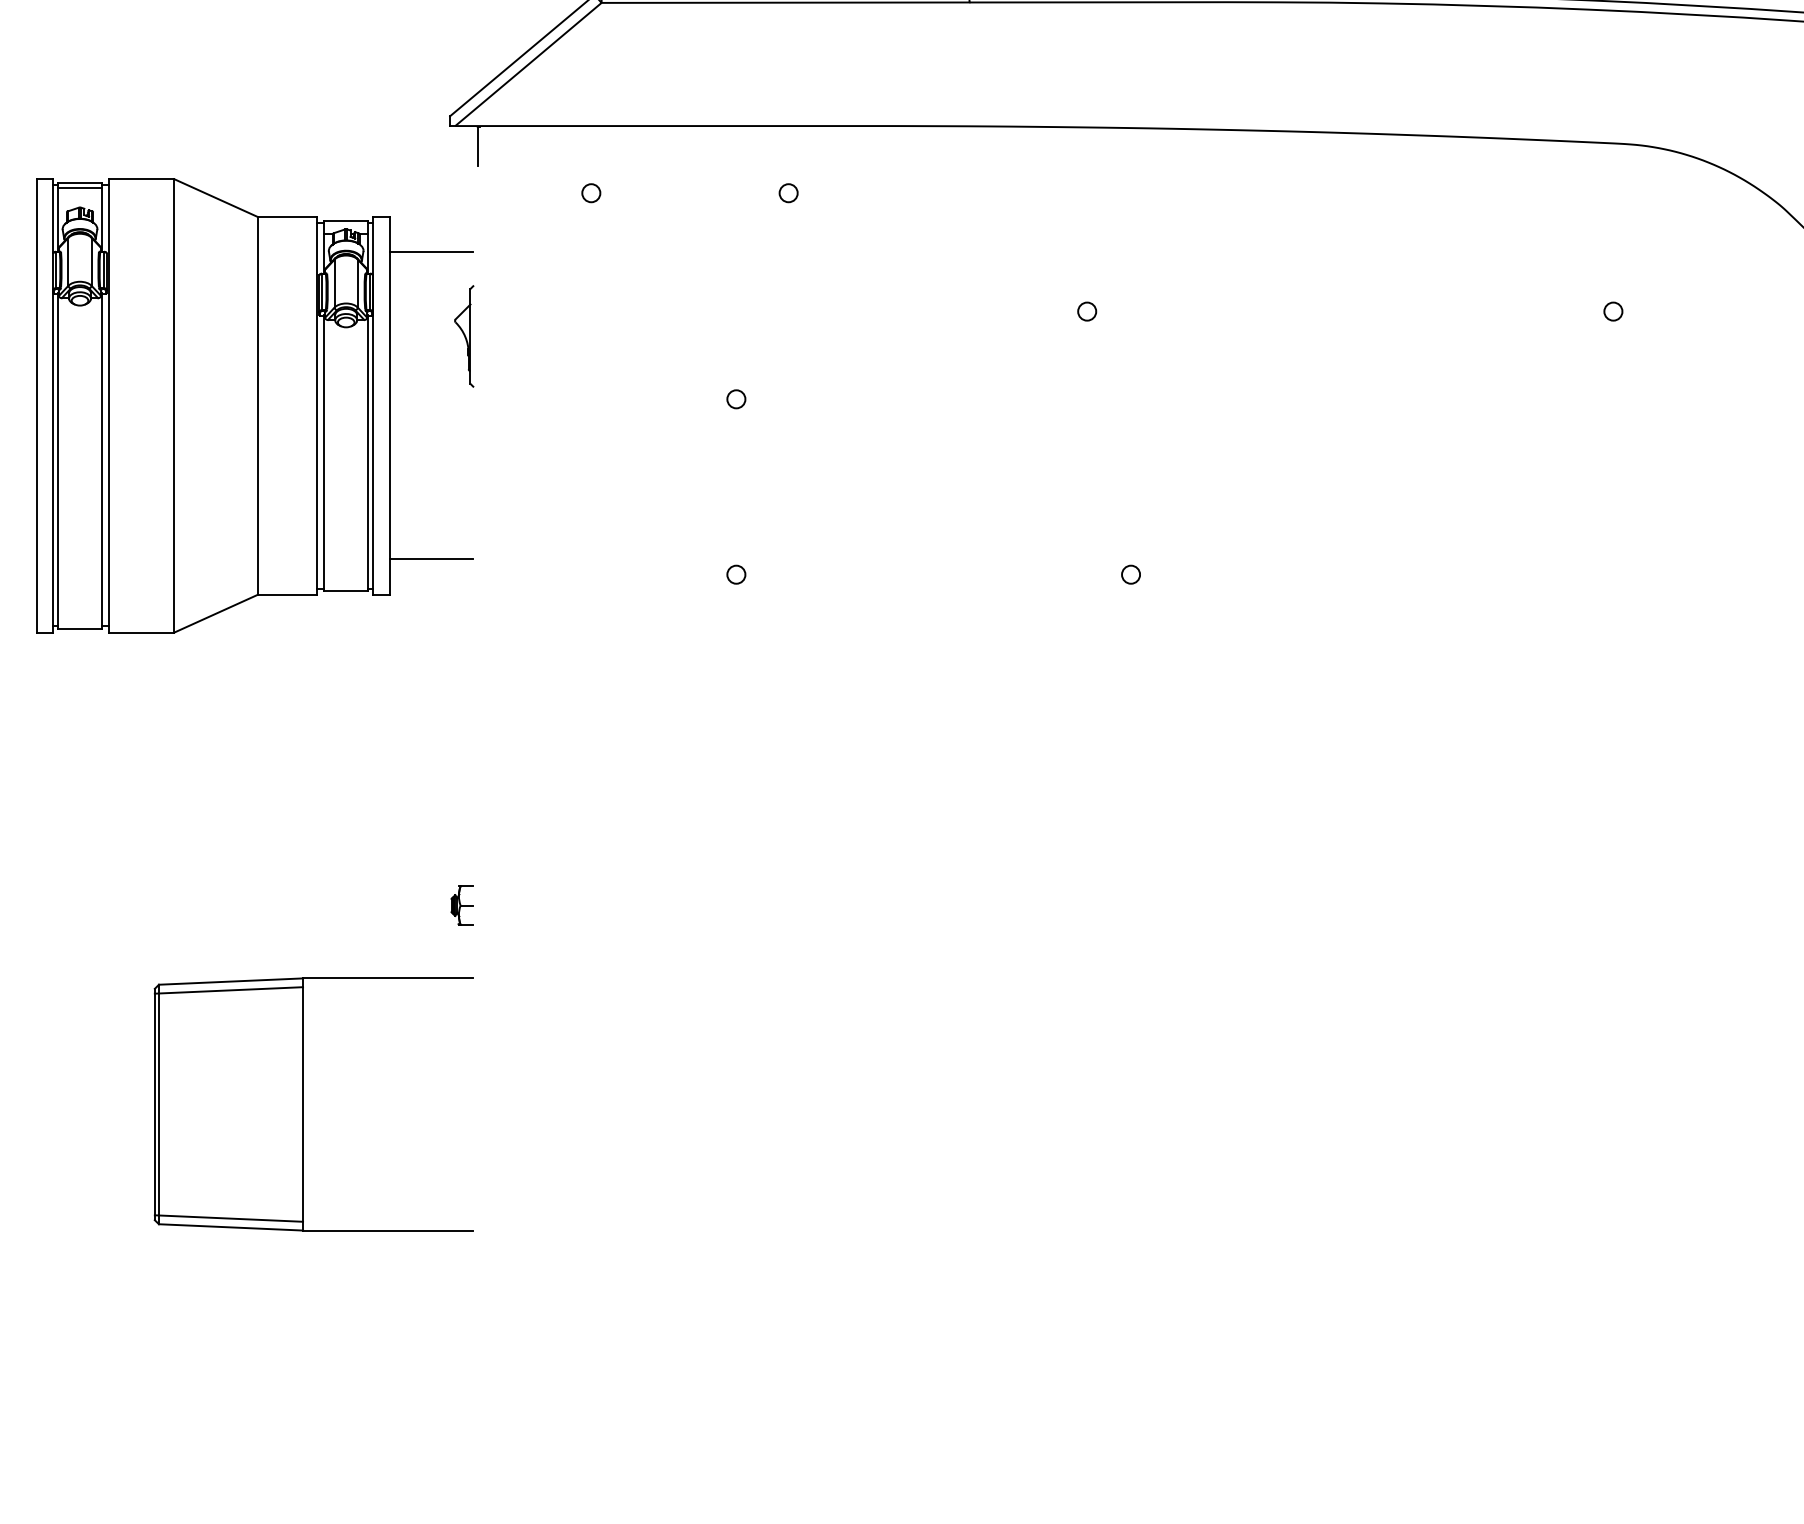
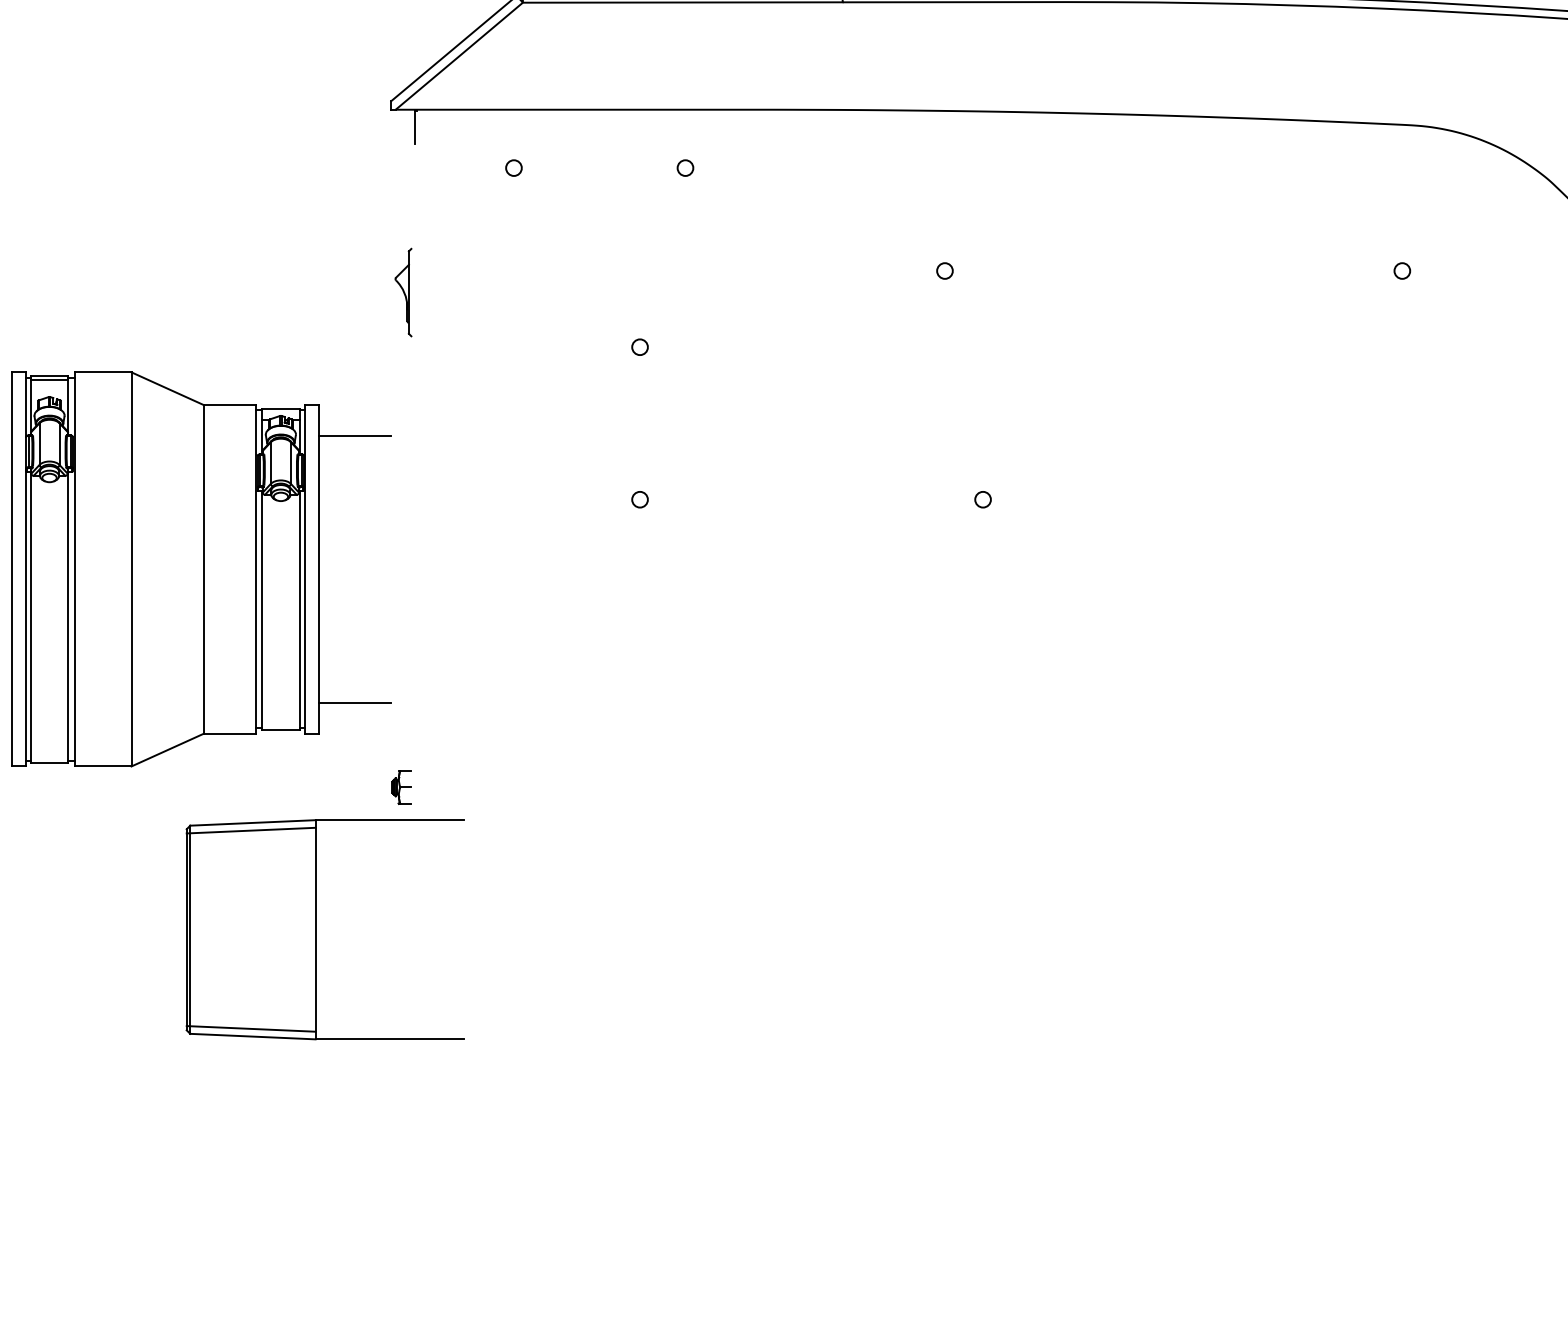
part: (254, 405) -> (201, 569), moved
part: (303, 1104) -> (315, 929), moved

